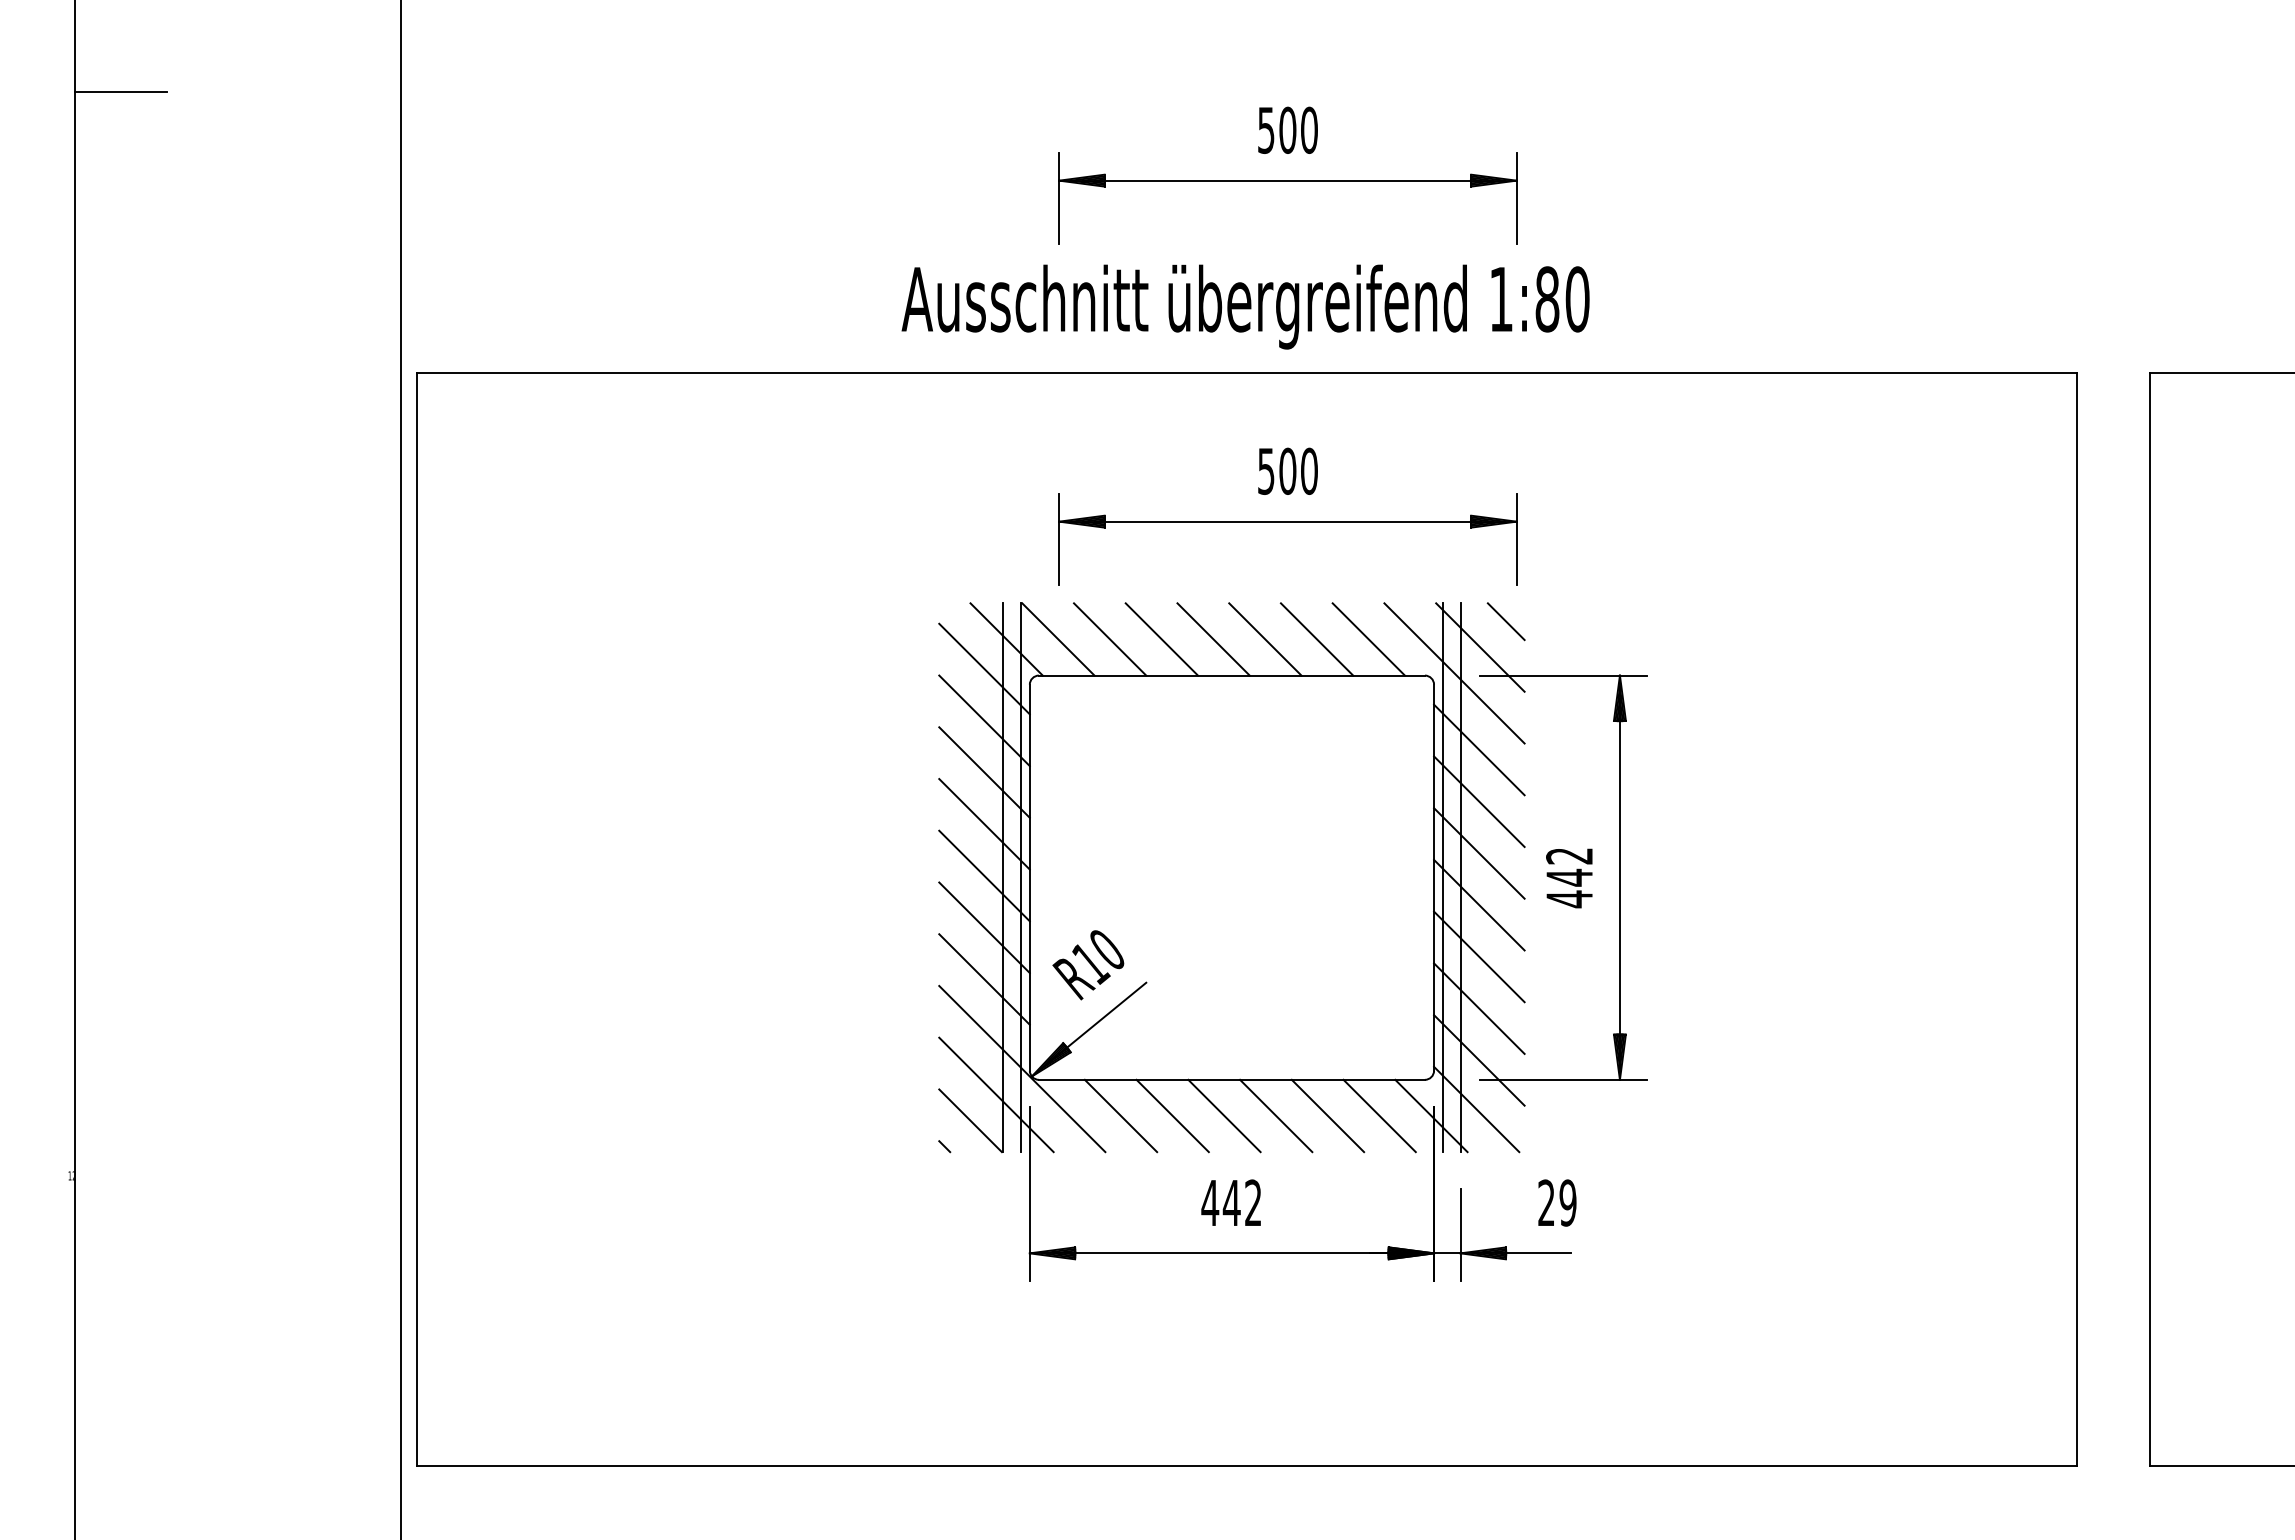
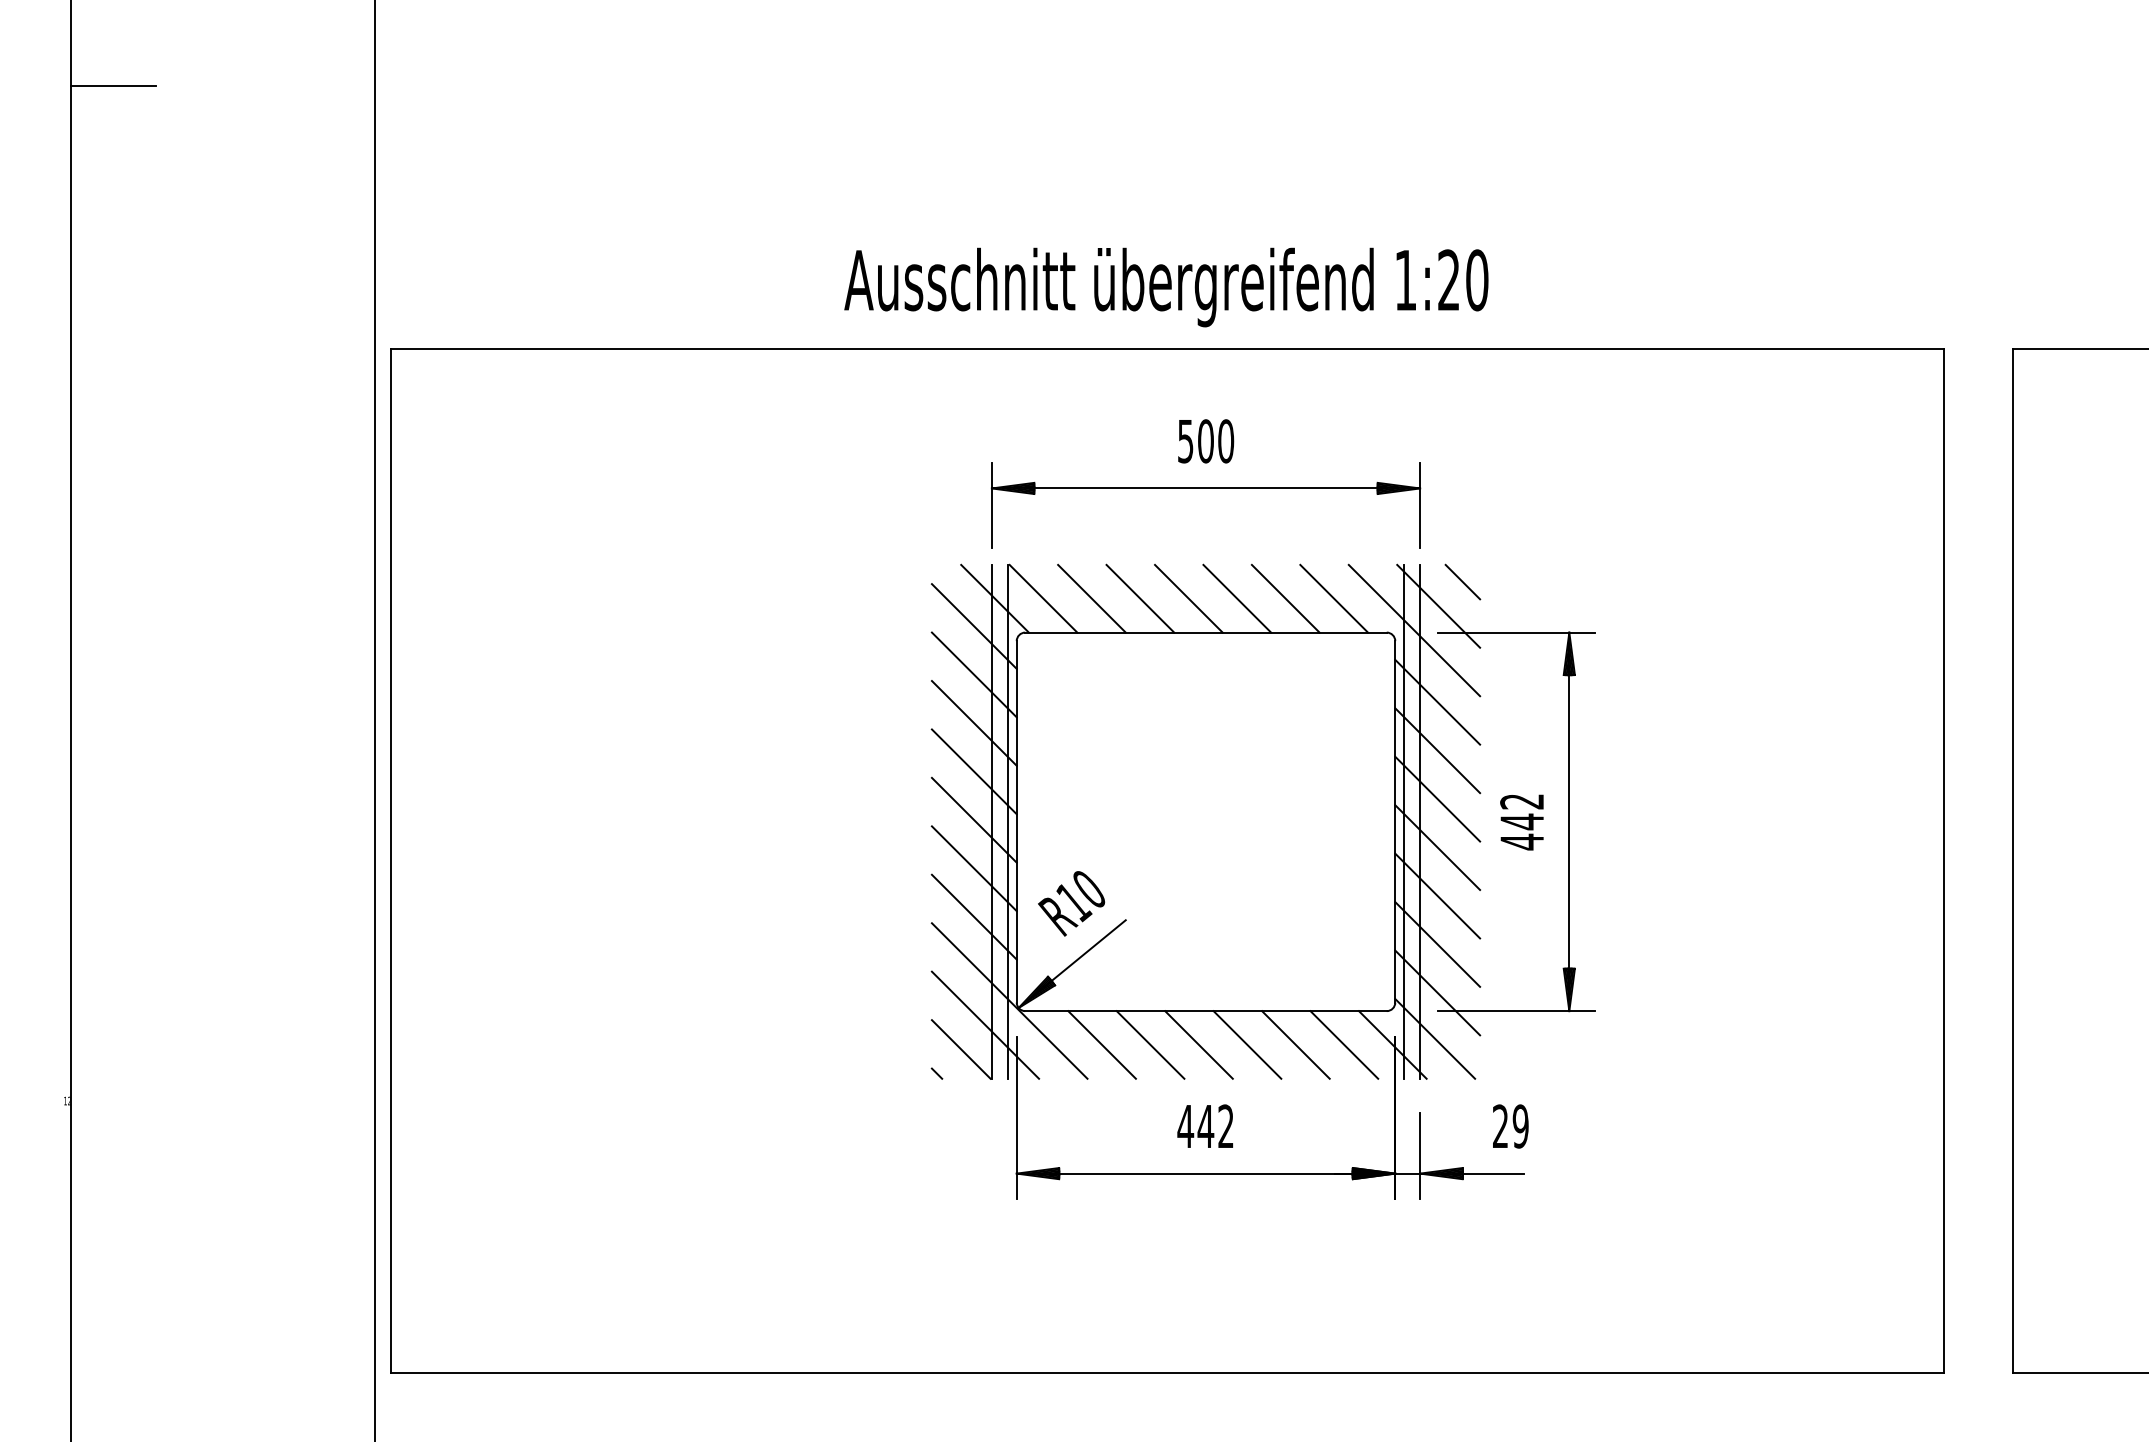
part: (1287, 175) -> (1205, 164), removed
text: (1547, 299) -> (1449, 280), 1:80 -> 1:20
part: (1292, 941) -> (1262, 881), moved

